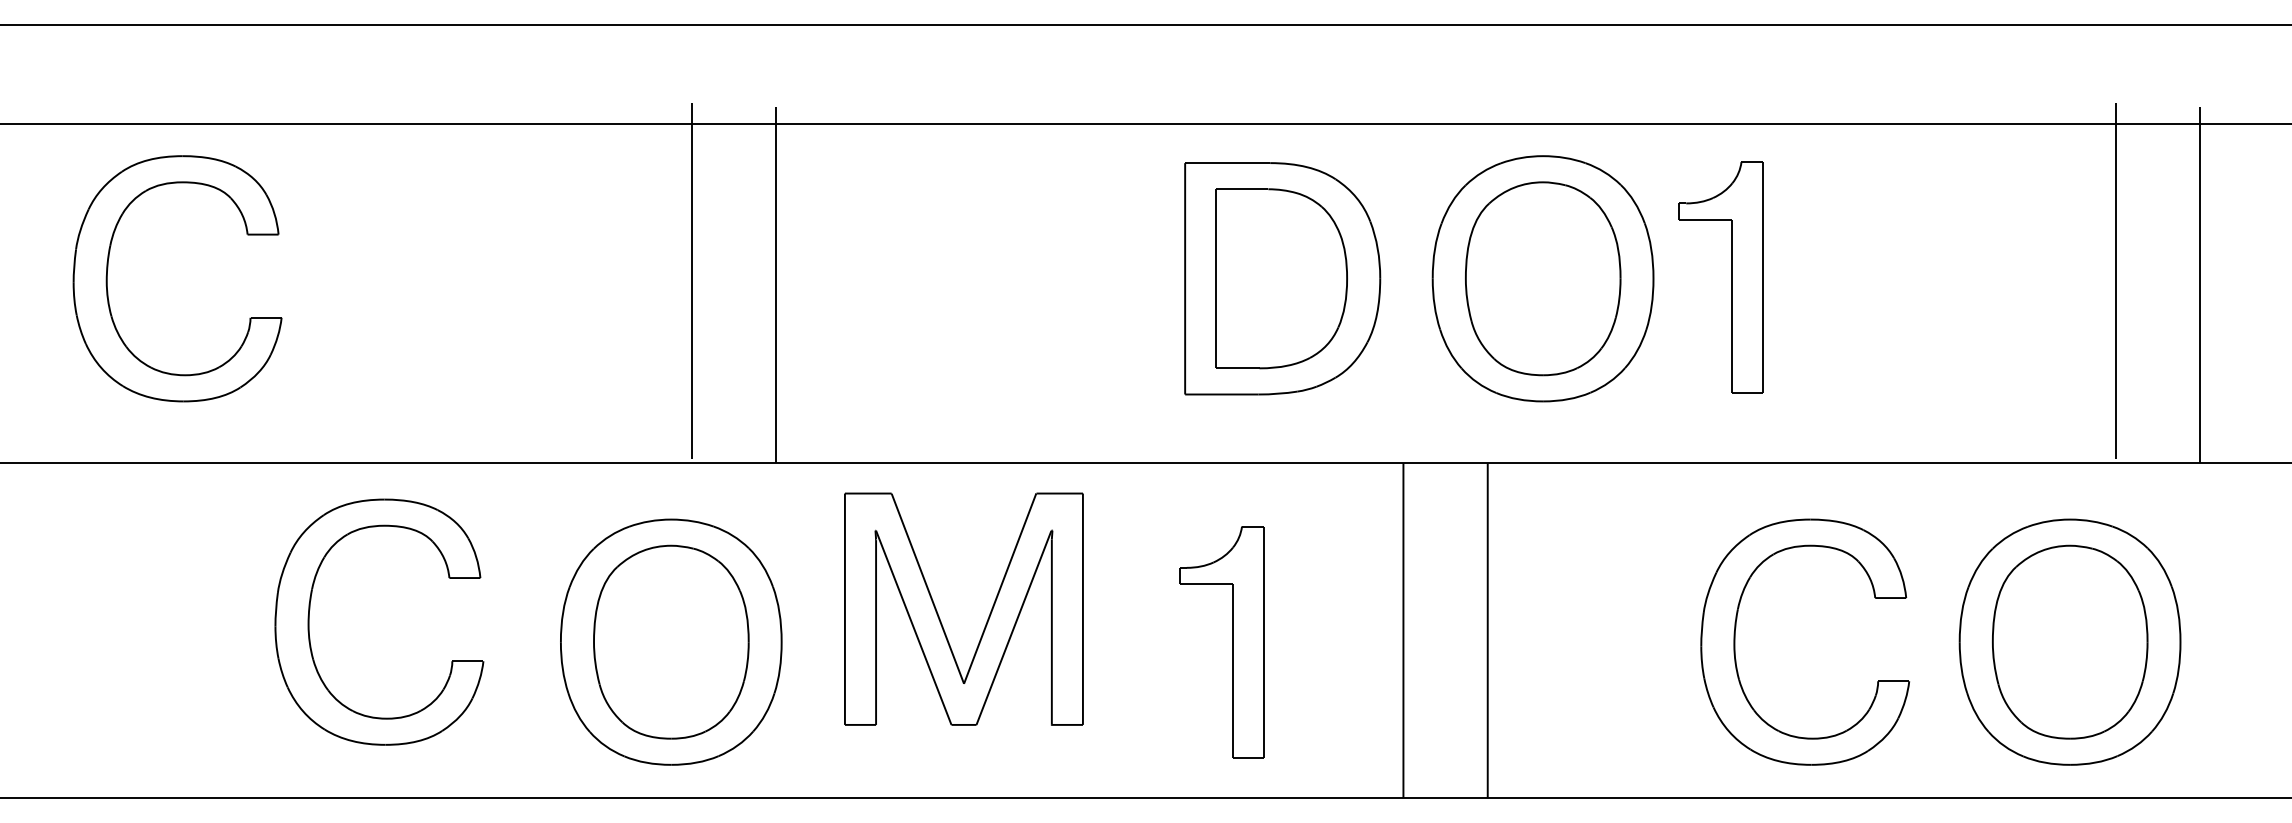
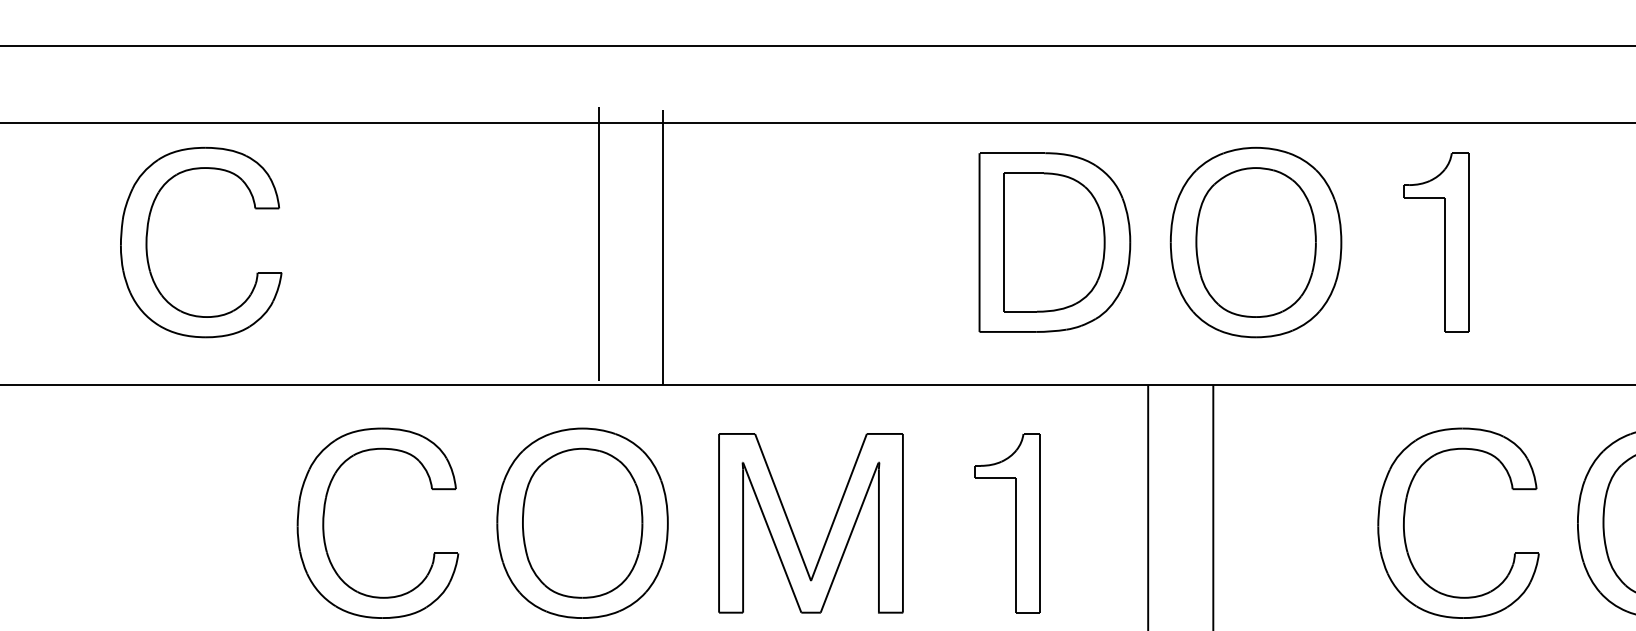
part: (1731, 277) -> (1444, 242), moved
part: (940, 618) -> (792, 530), moved
part: (309, 621) -> (323, 522), moved

